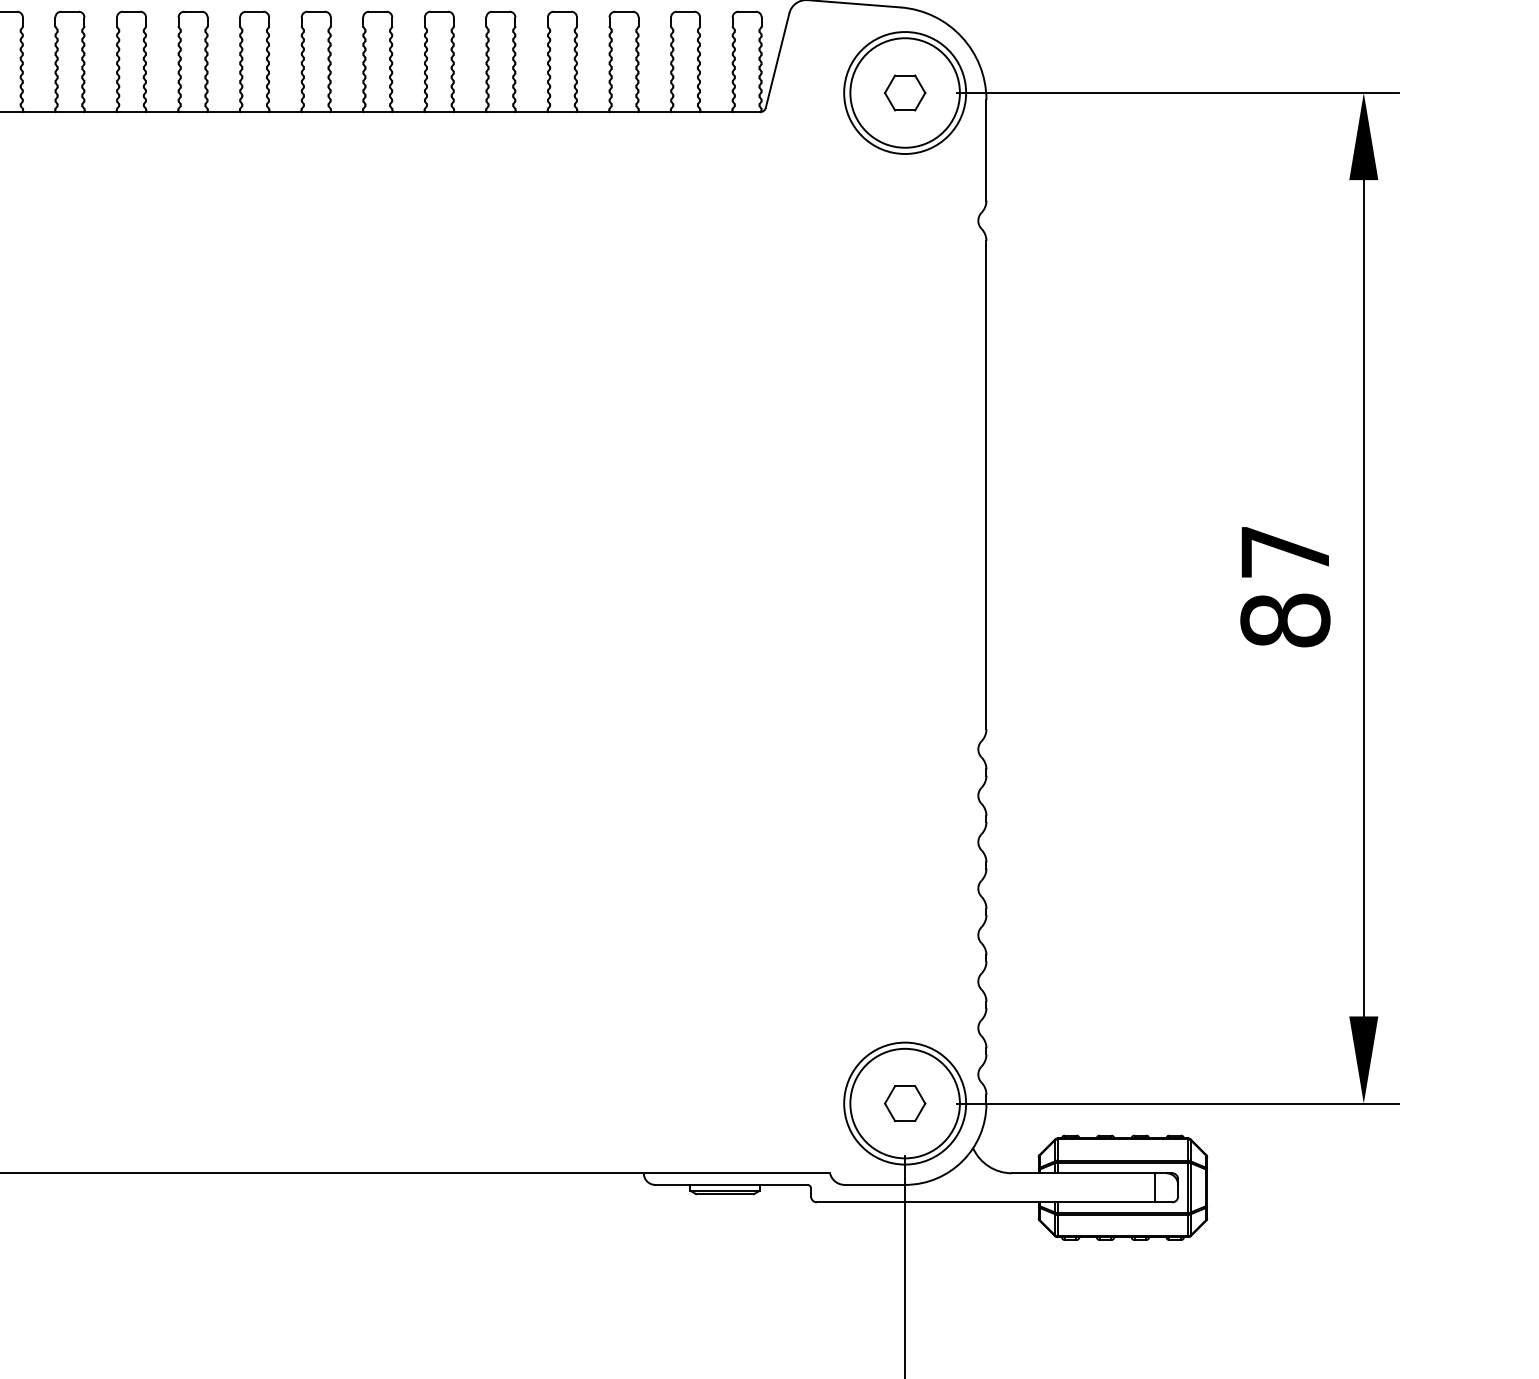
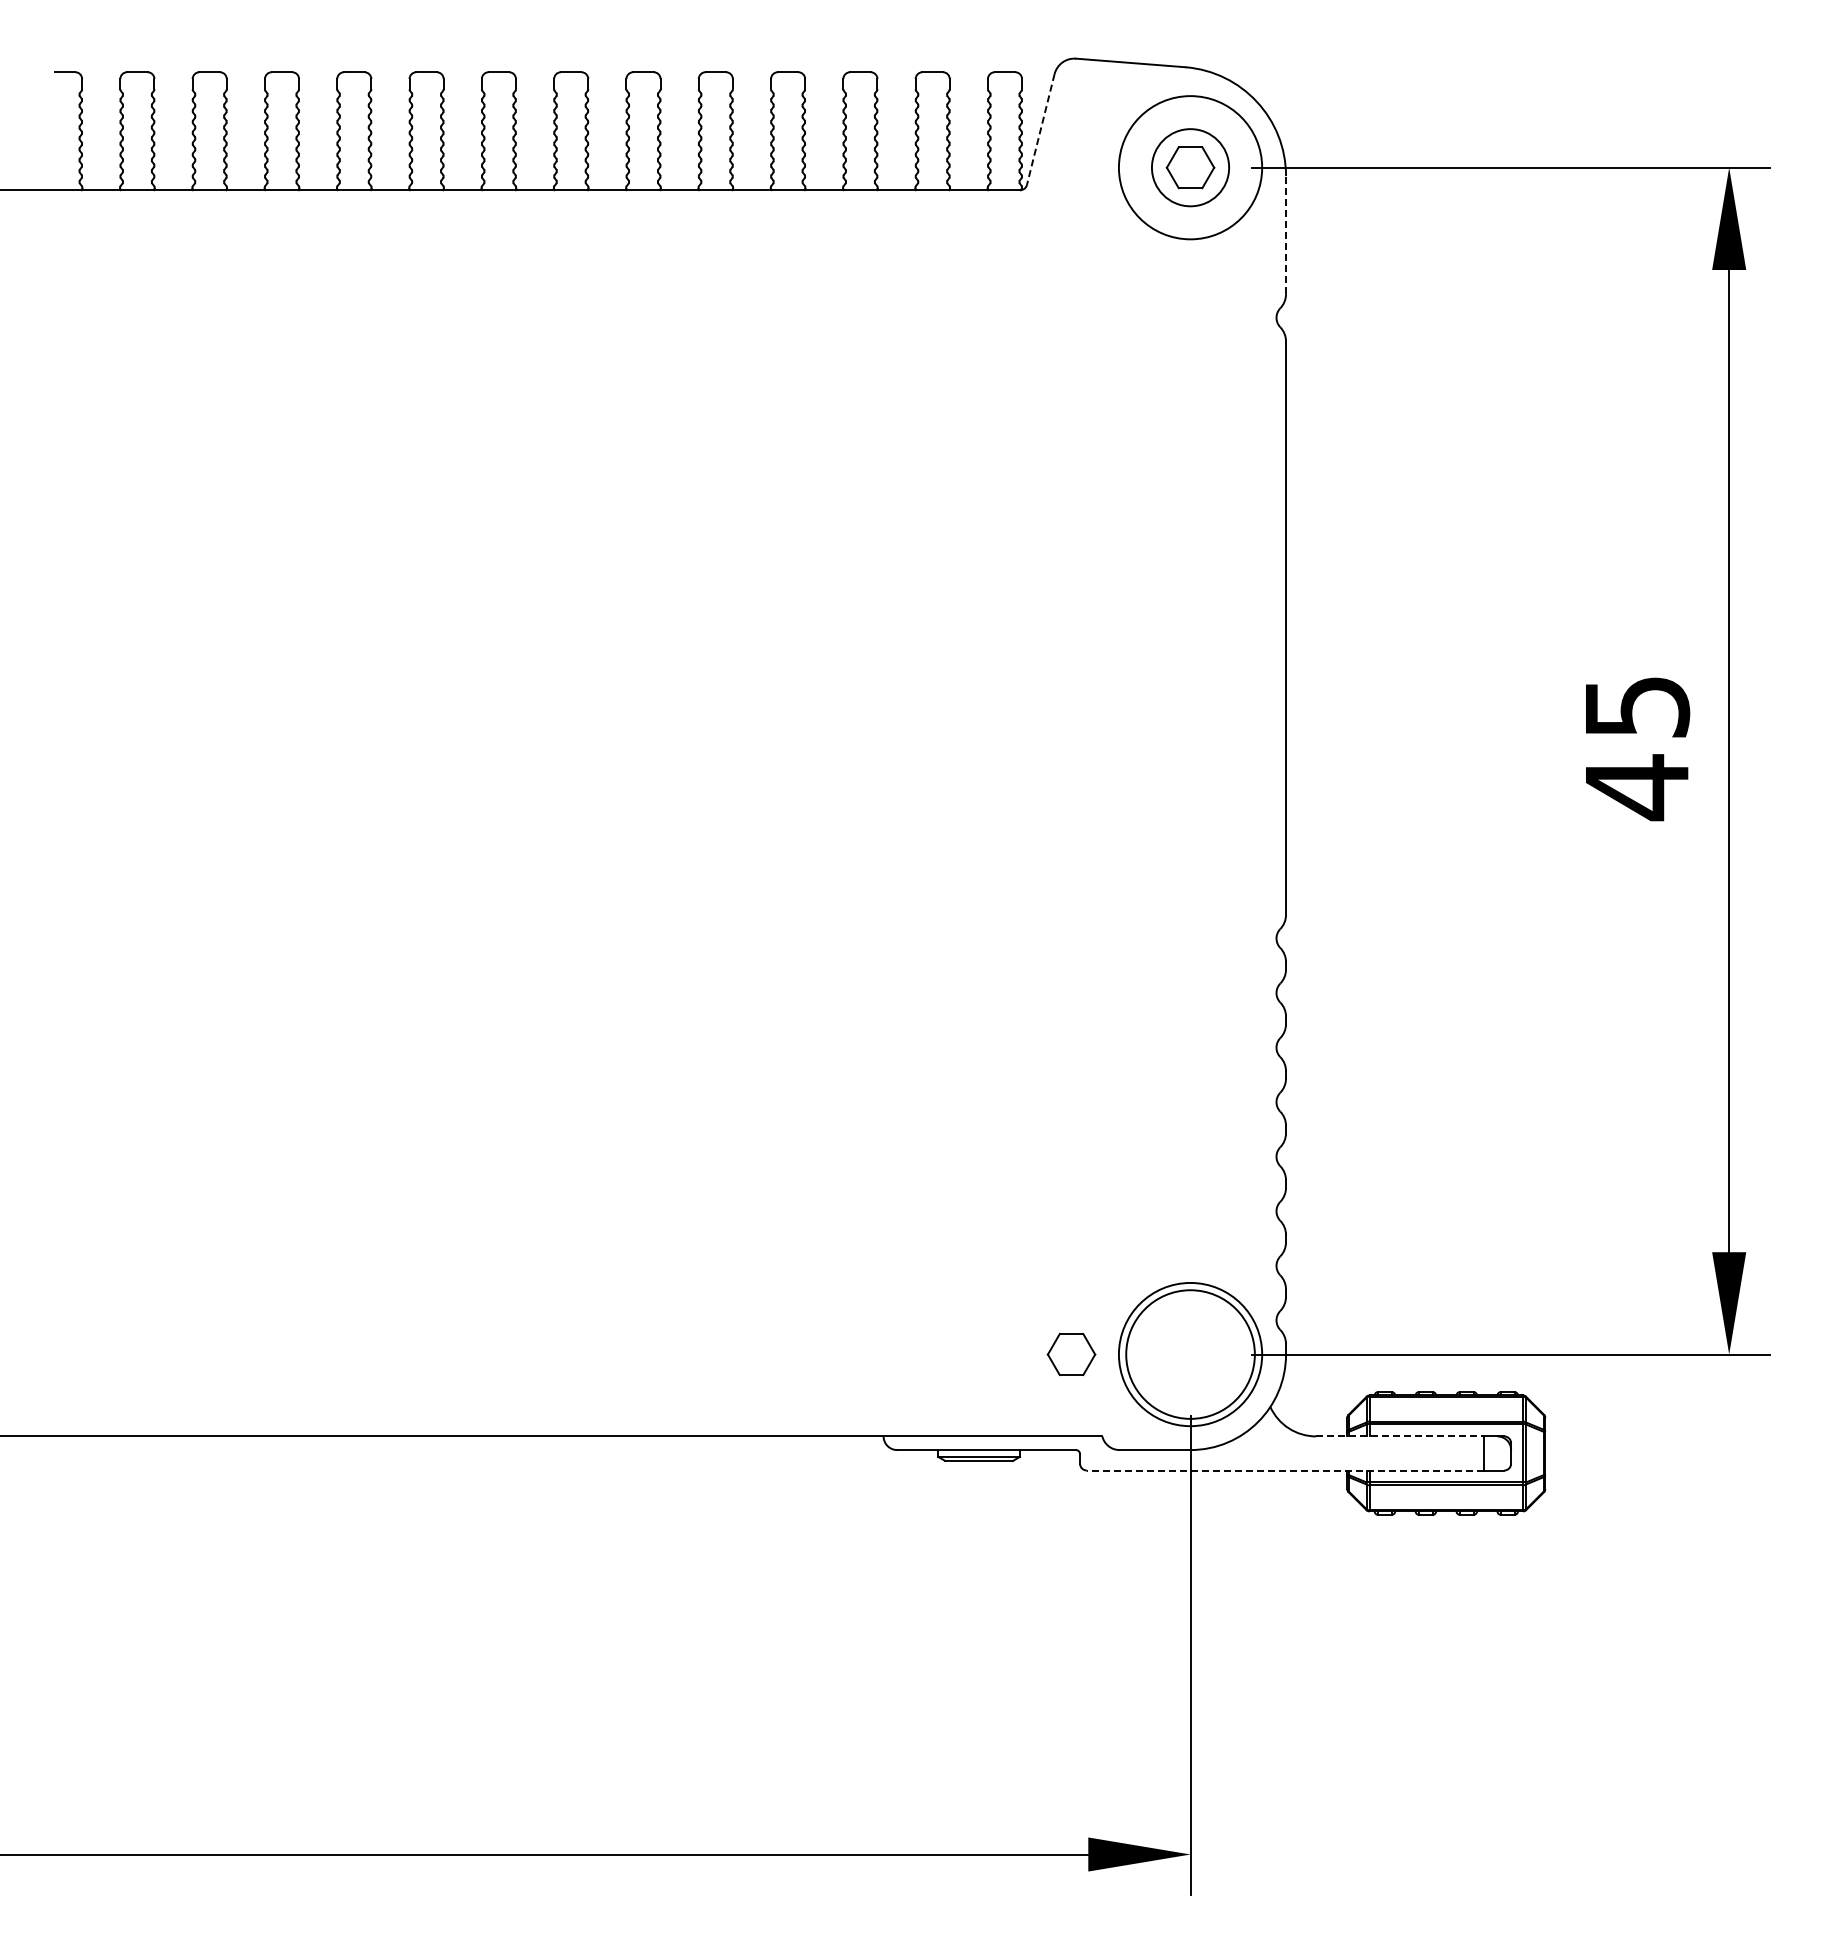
line: (777, 61) -> (1040, 130), solid -> dashed
circle: (905, 92) -> (1190, 167), size x0.6
line: (986, 149) -> (1286, 234), solid -> dashed
text: (1285, 588) -> (1637, 749), 87 -> 45
part: (905, 1103) -> (1071, 1354), moved
line: (1083, 1173) -> (1399, 1436), solid -> dashed
line: (985, 1202) -> (1284, 1470), solid -> dashed

